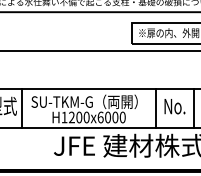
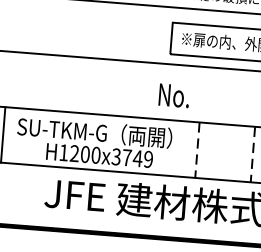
text: (174, 106) -> (173, 95), moved
line: (155, 109) -> (197, 151), solid -> dashed
line: (193, 109) -> (252, 155), solid -> dashed
text: (111, 117) -> (132, 158), H1200x6000 -> H1200x3749

